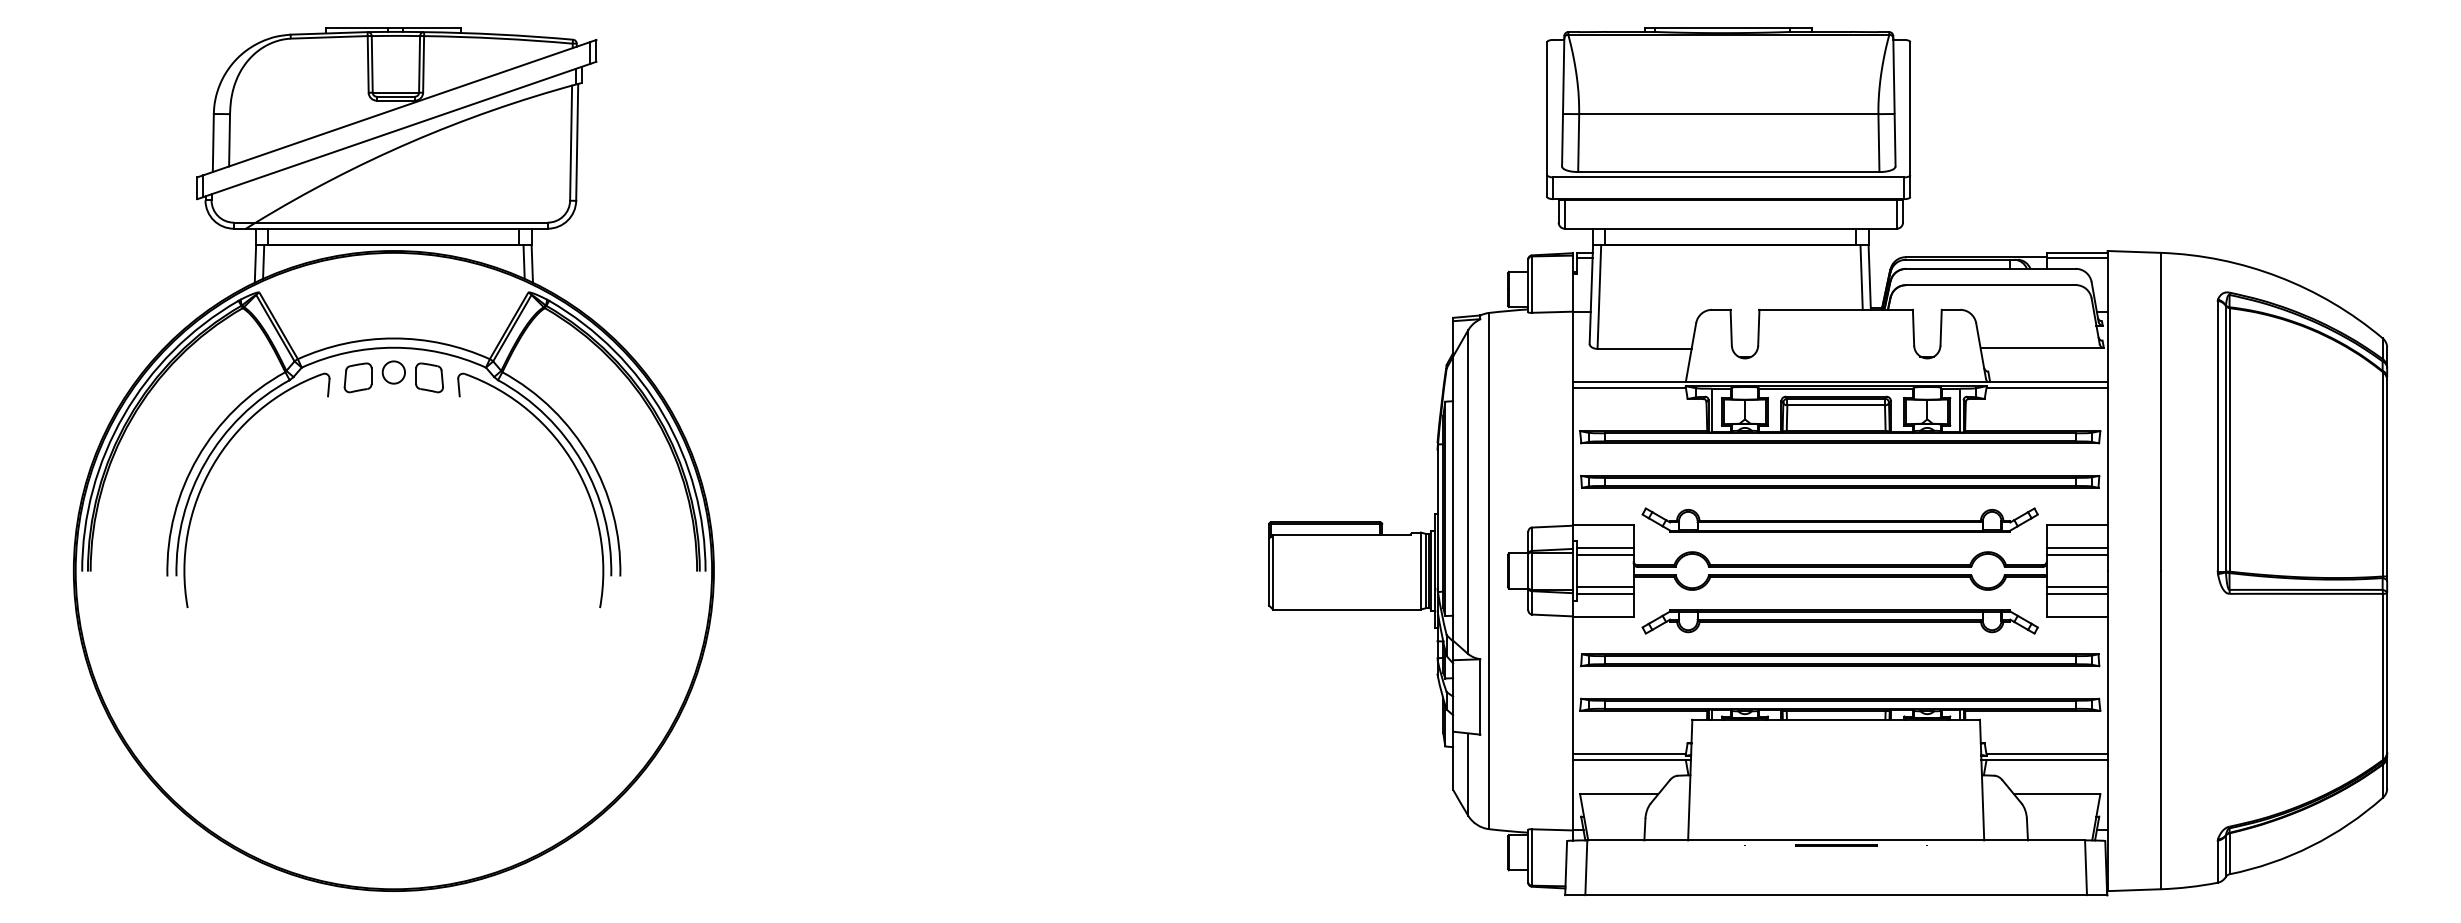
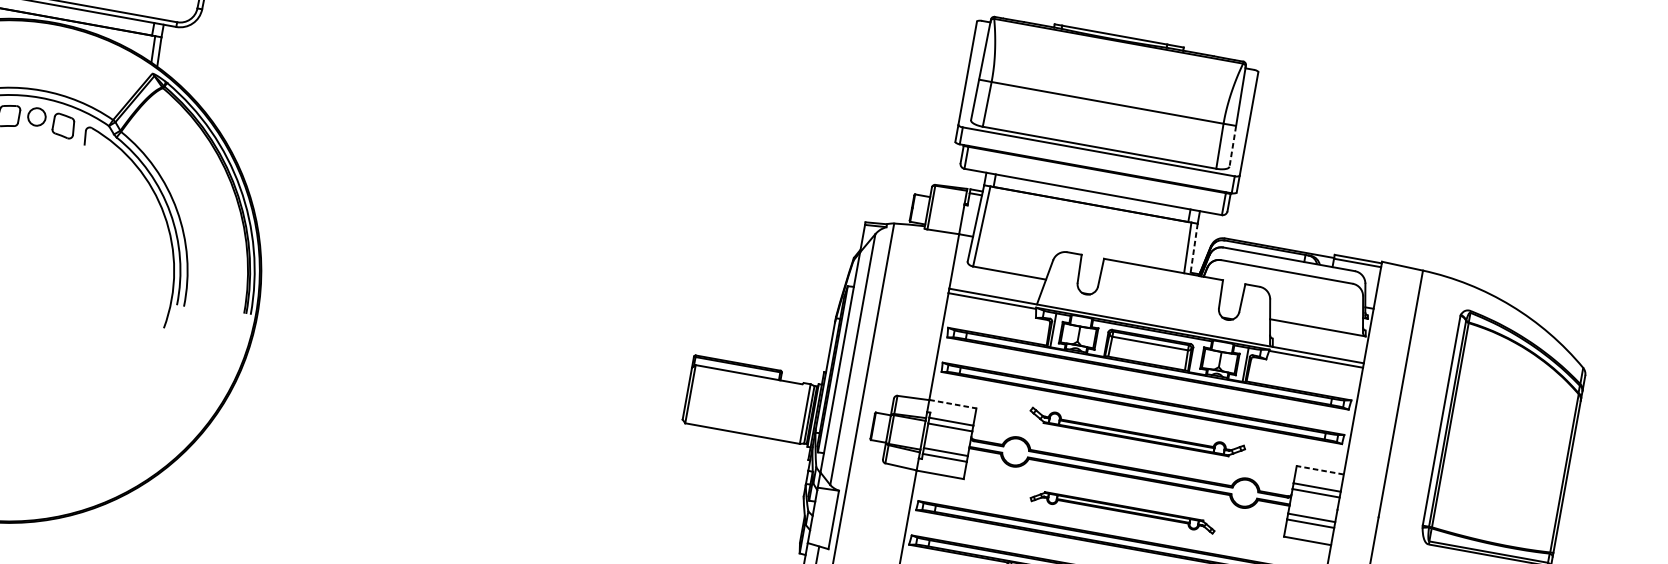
line: (1895, 140) -> (1233, 146), solid -> dashed
line: (1869, 277) -> (1193, 249), solid -> dashed
part: (1839, 519) -> (1136, 432), size x0.7
line: (1603, 525) -> (953, 404), solid -> dashed
line: (2076, 525) -> (1319, 470), solid -> dashed
part: (1839, 621) -> (1122, 511), size x0.6

